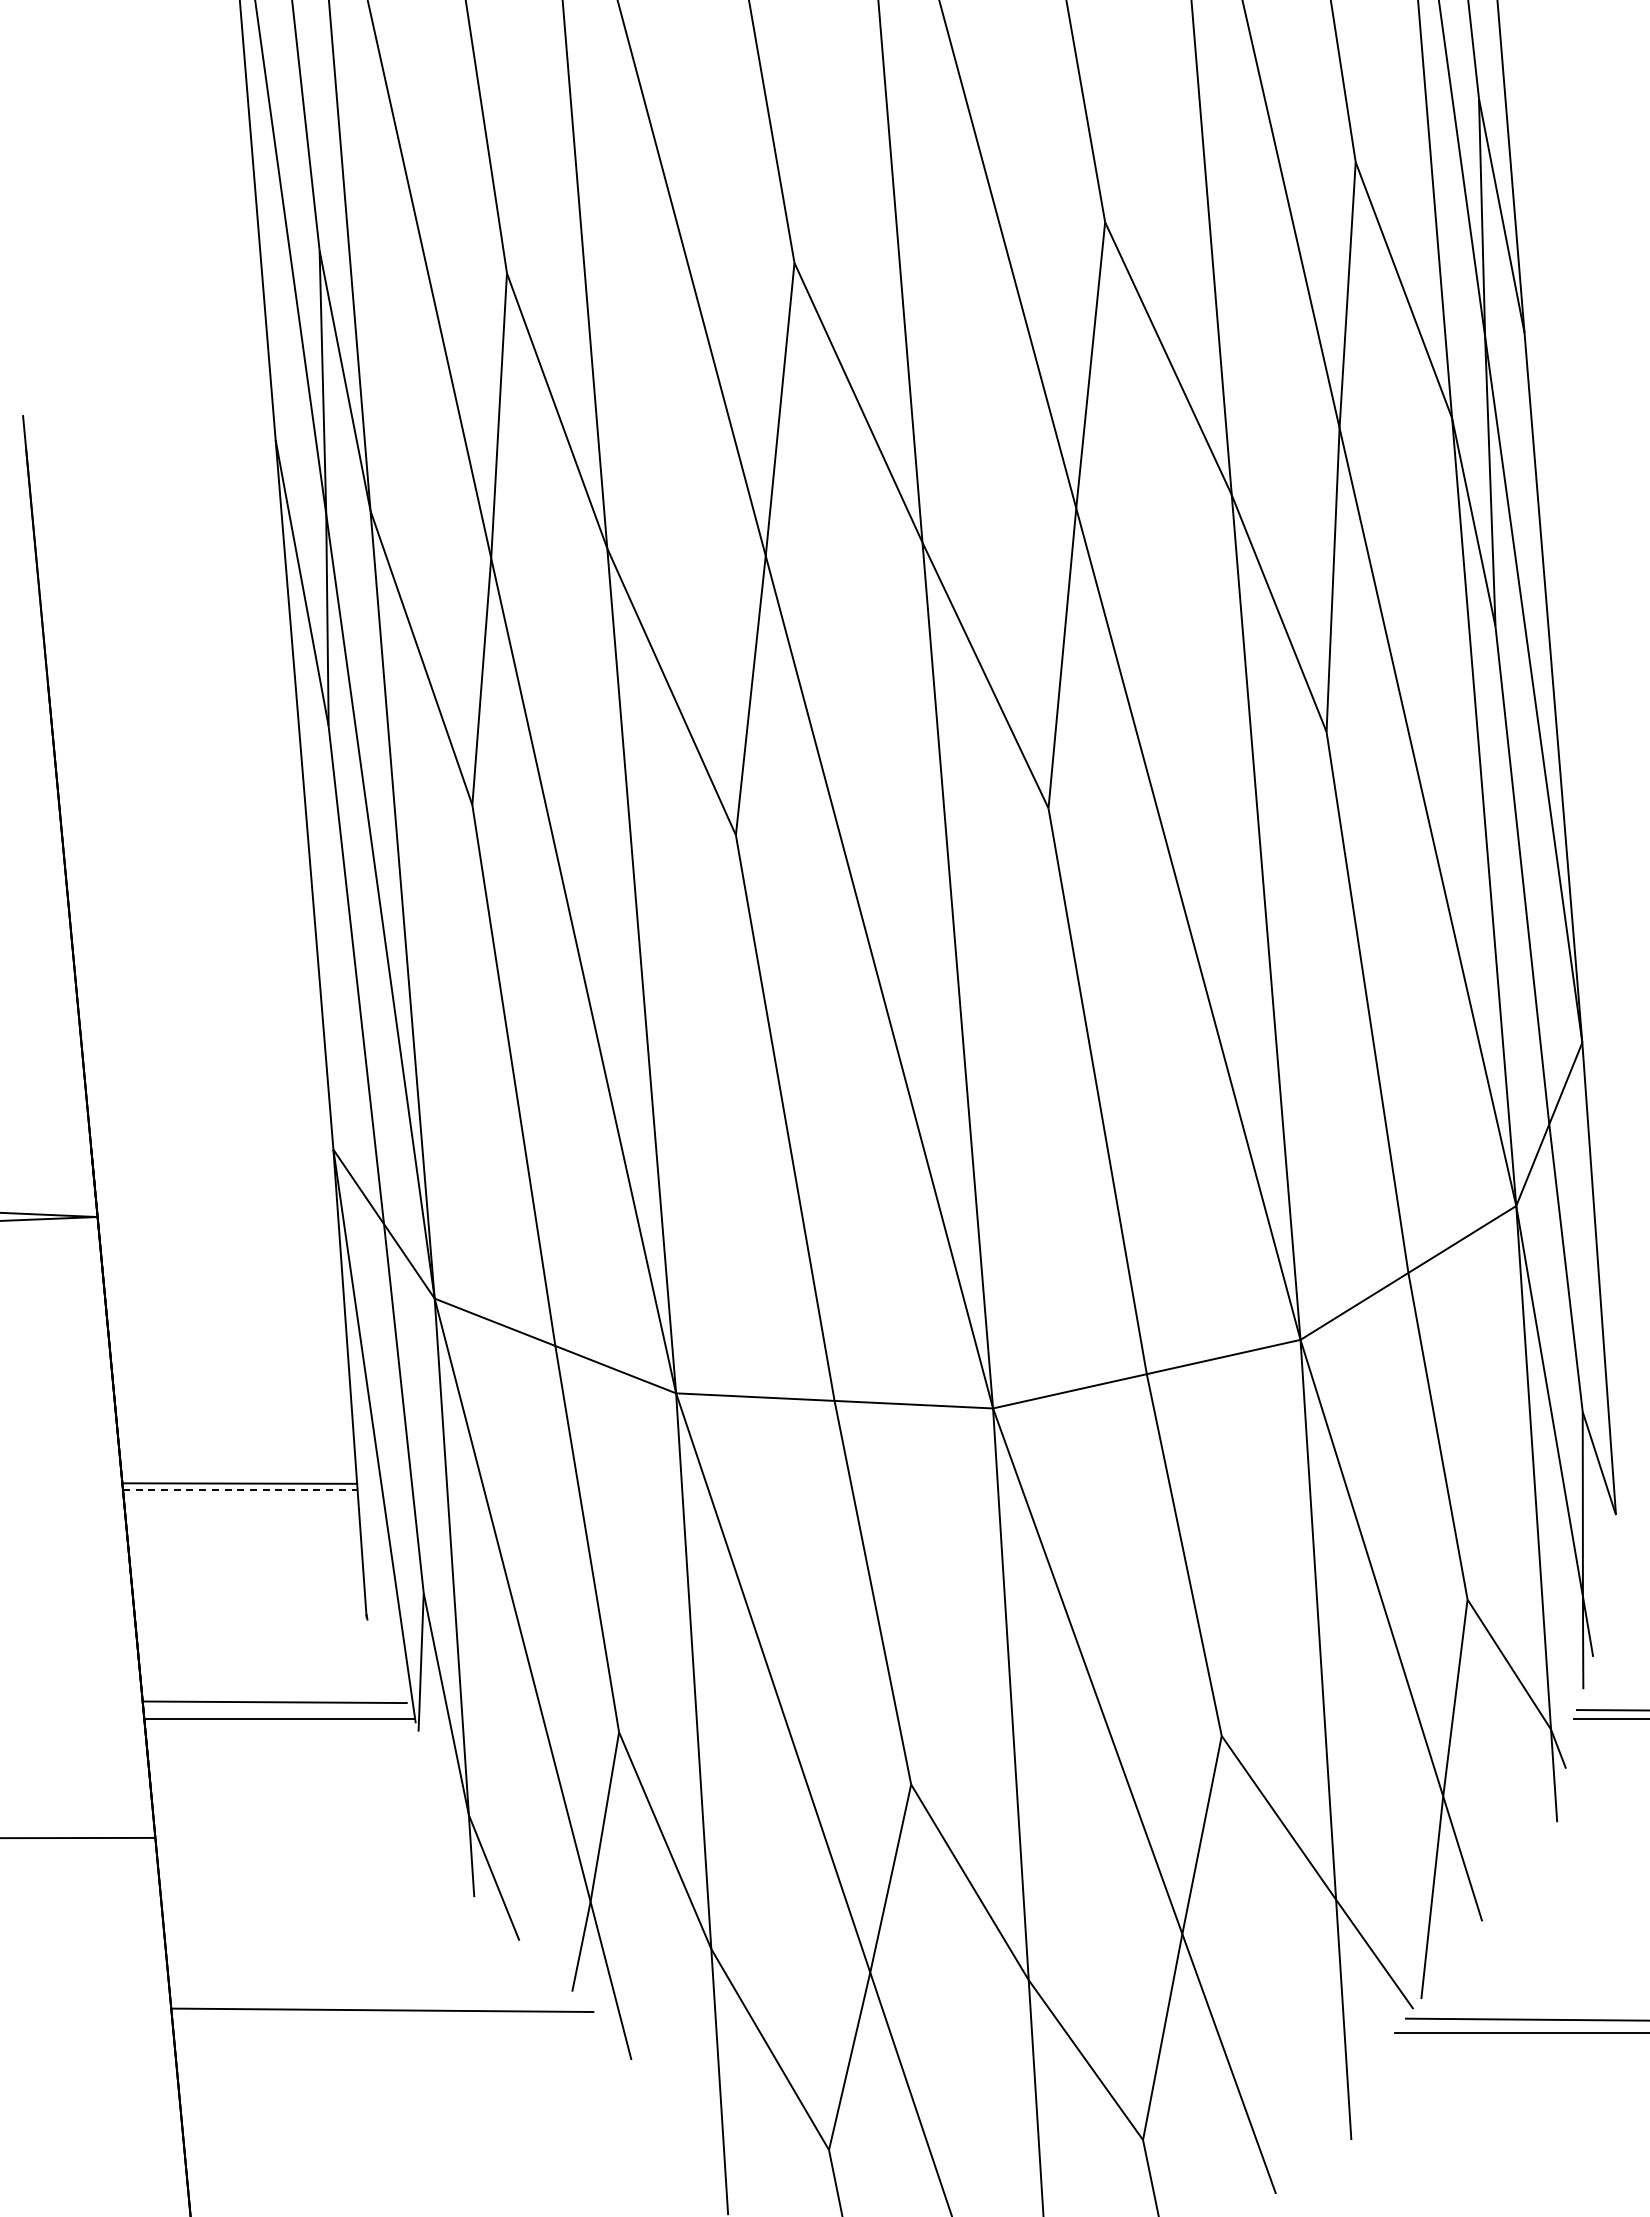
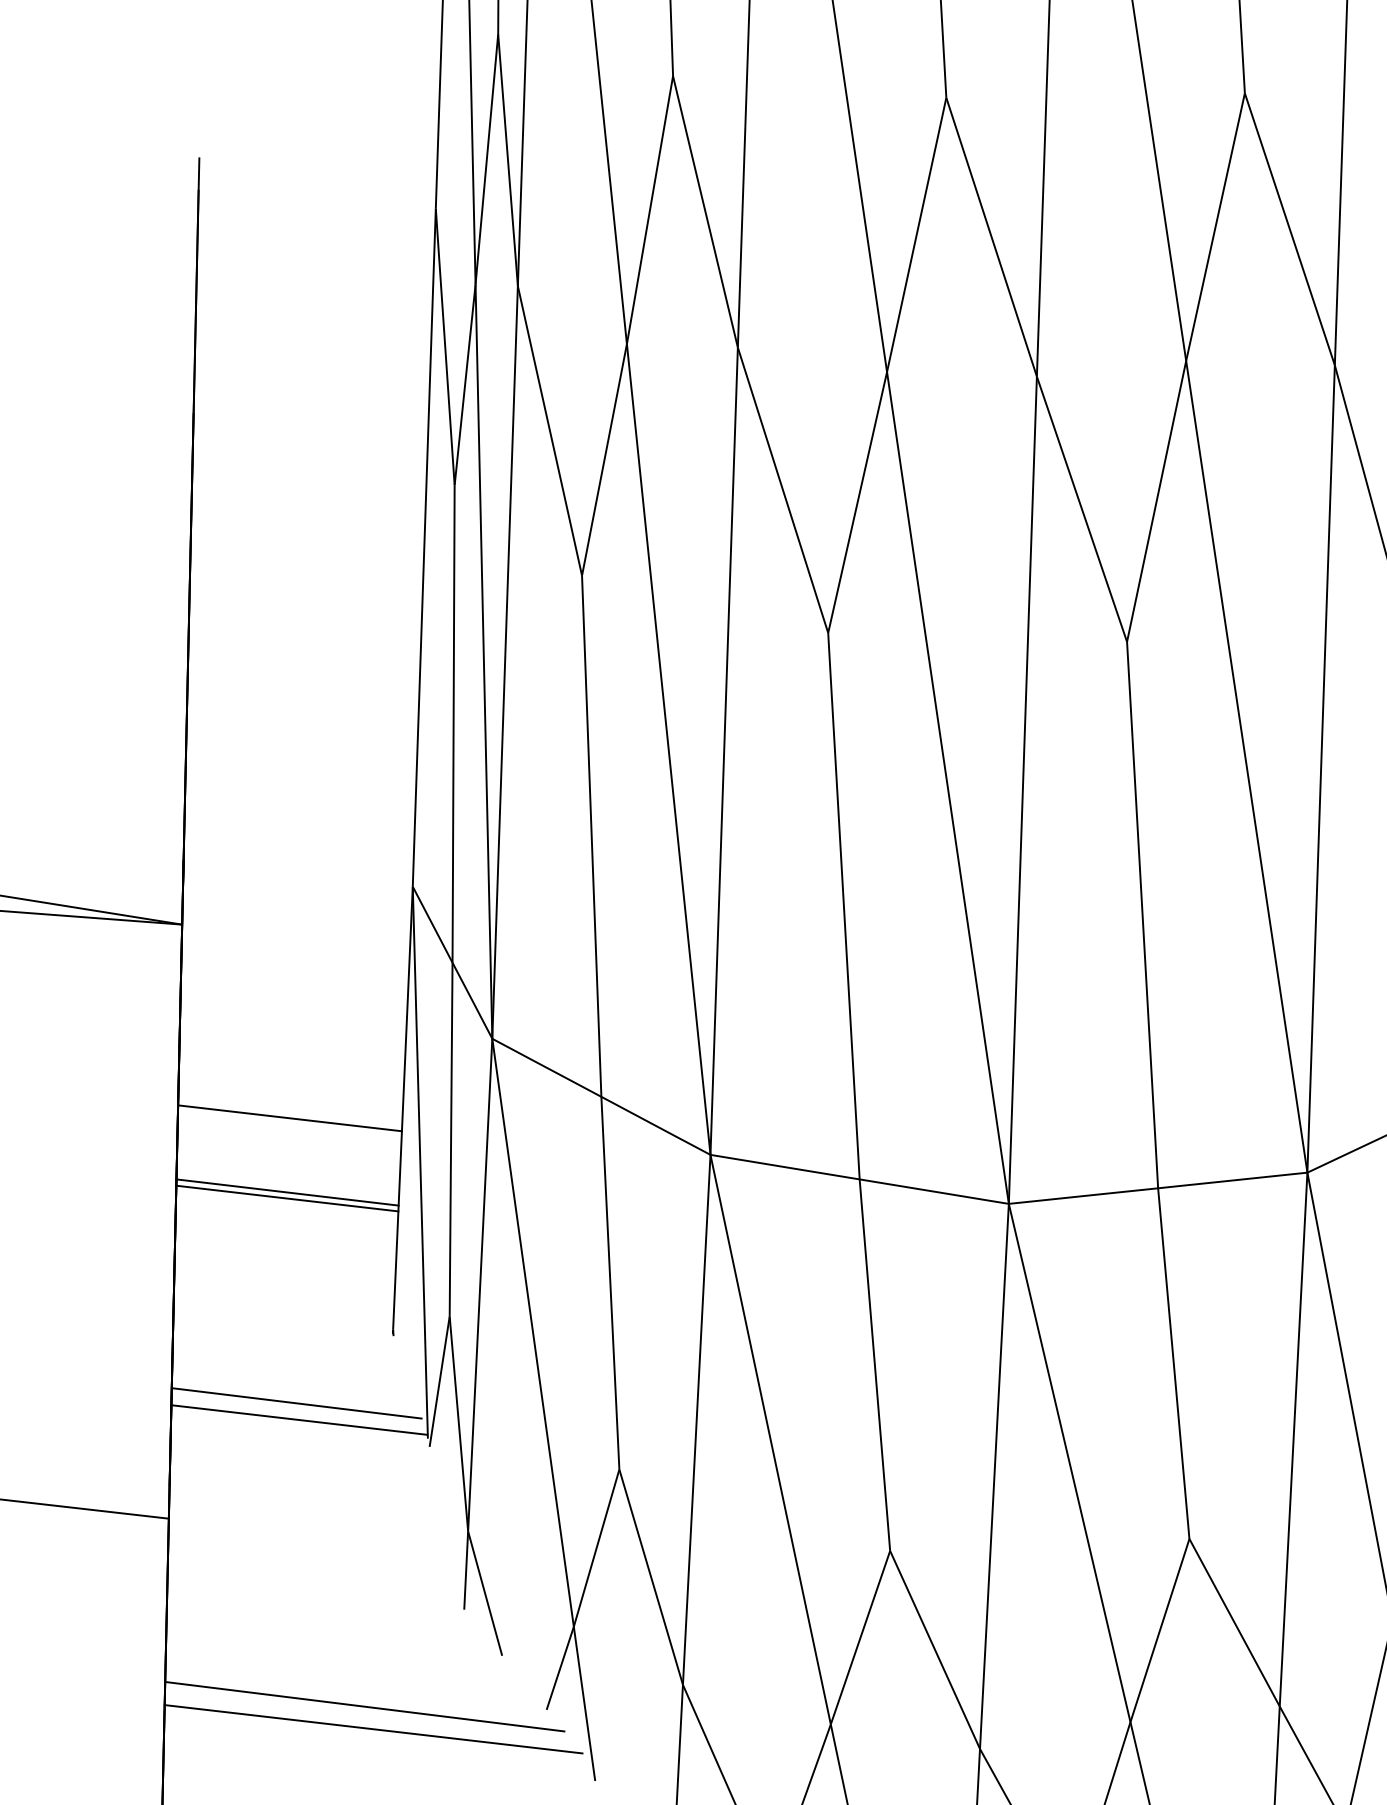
line: (233, 1405) -> (290, 1117), added
line: (240, 1489) -> (287, 1198), dashed -> solid
line: (393, 2032) -> (372, 1728), added

